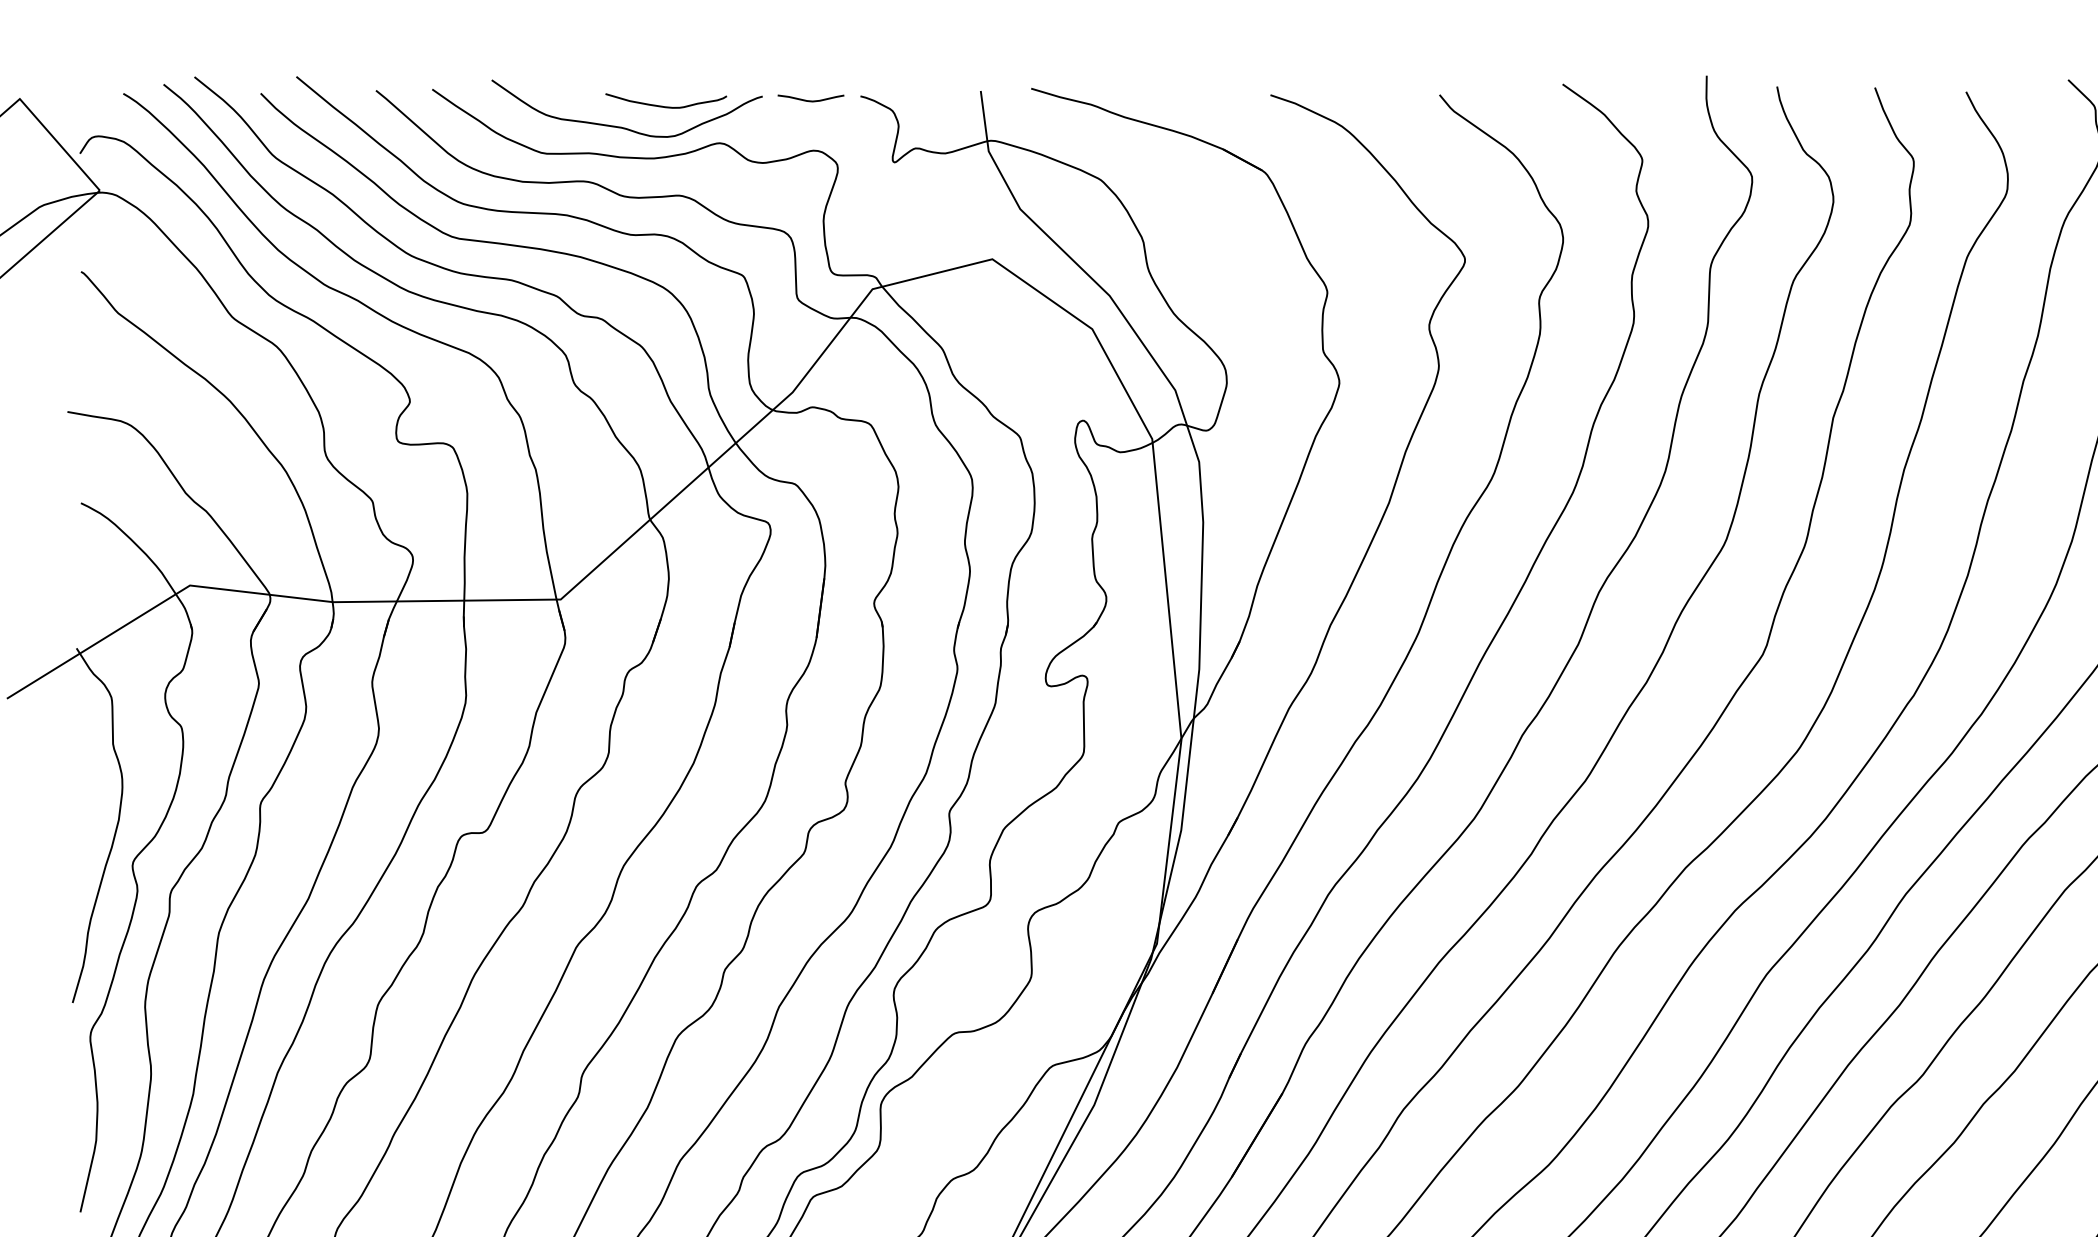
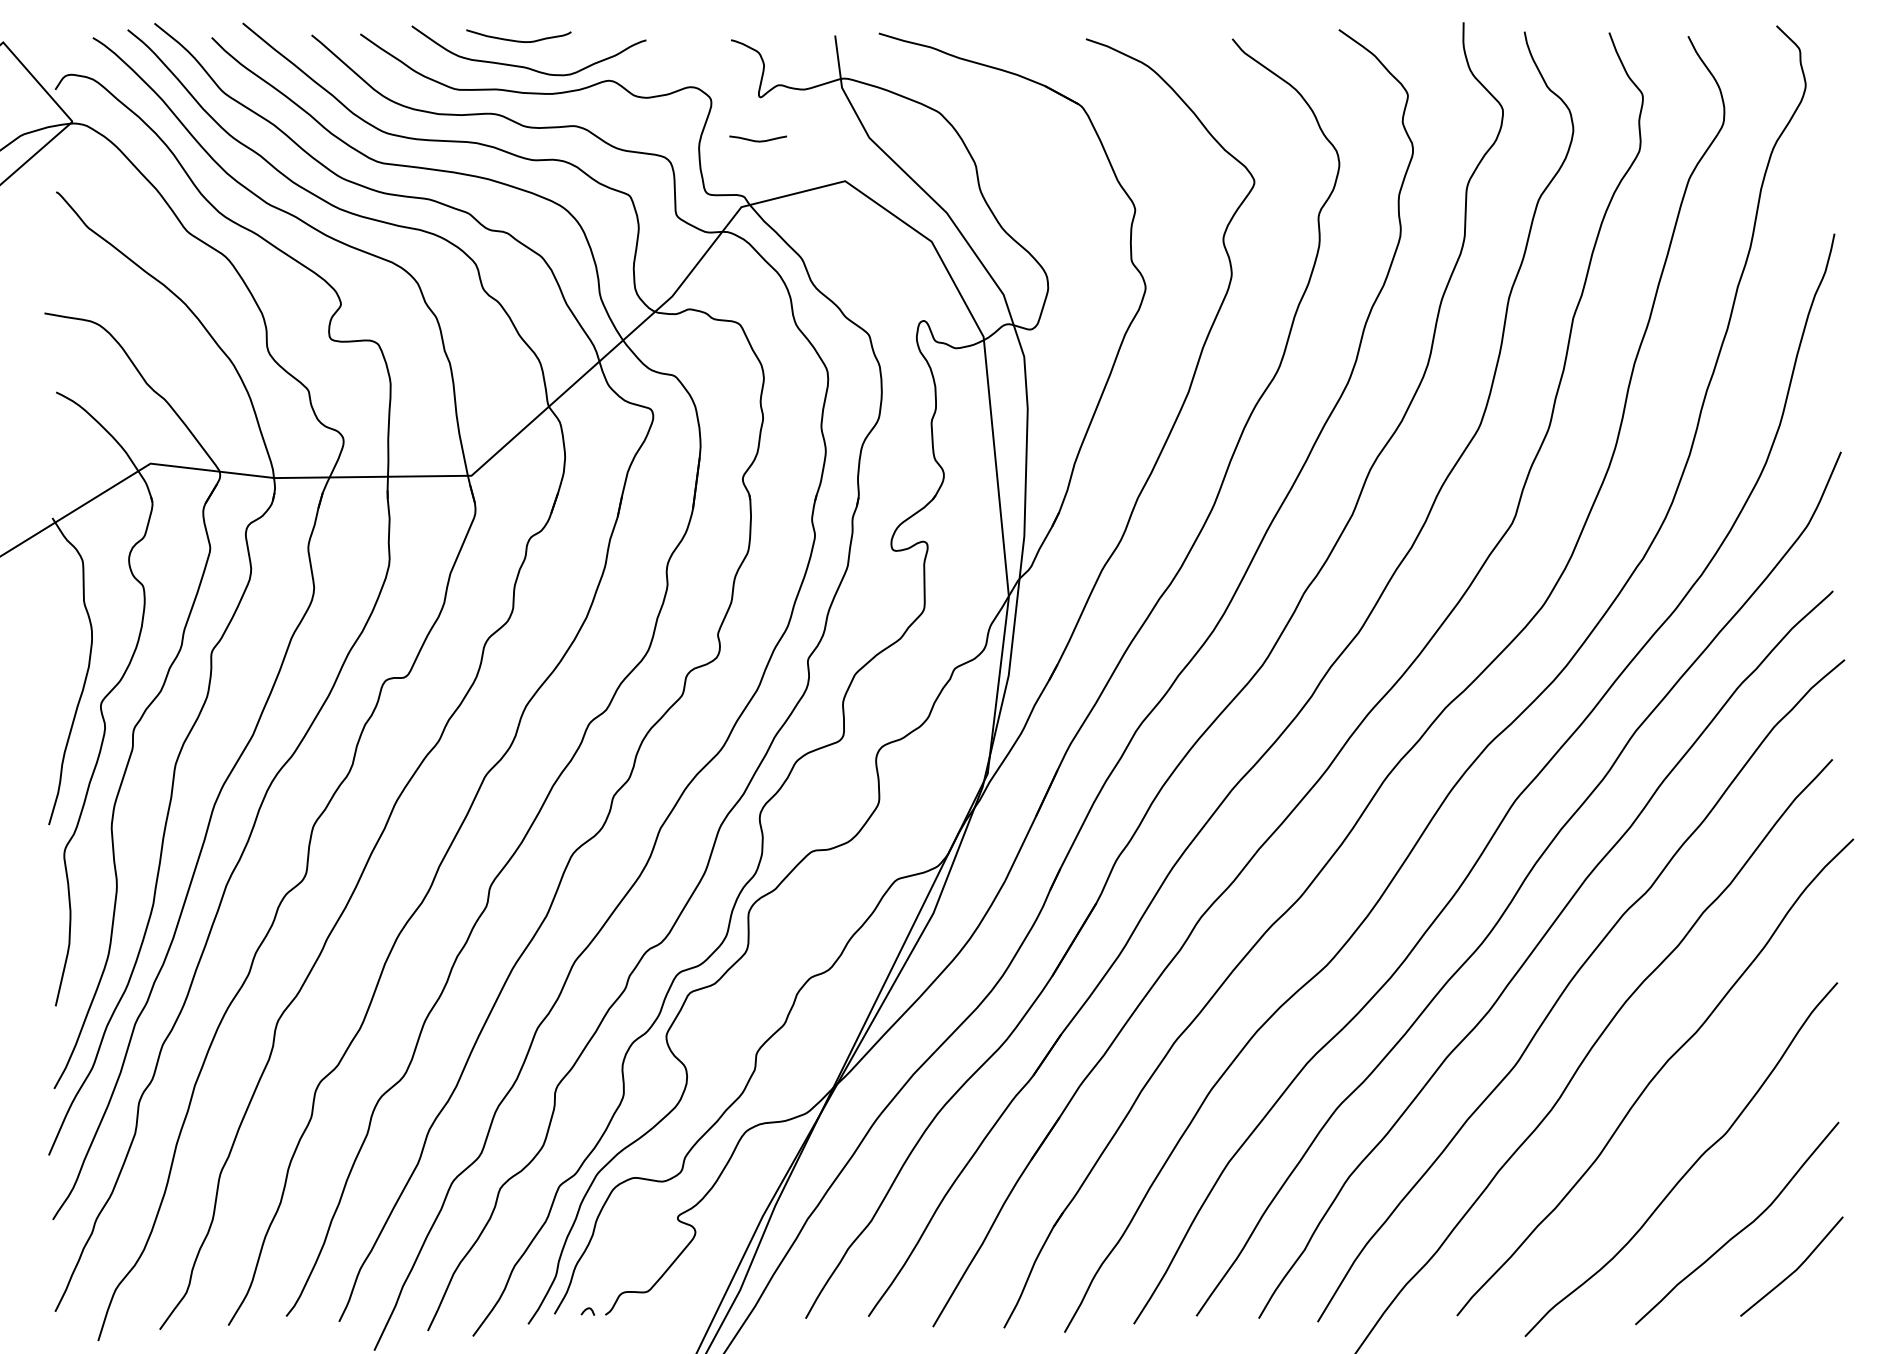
curve: (810, 100) -> (757, 140), moved
curve: (665, 105) -> (518, 40), moved

